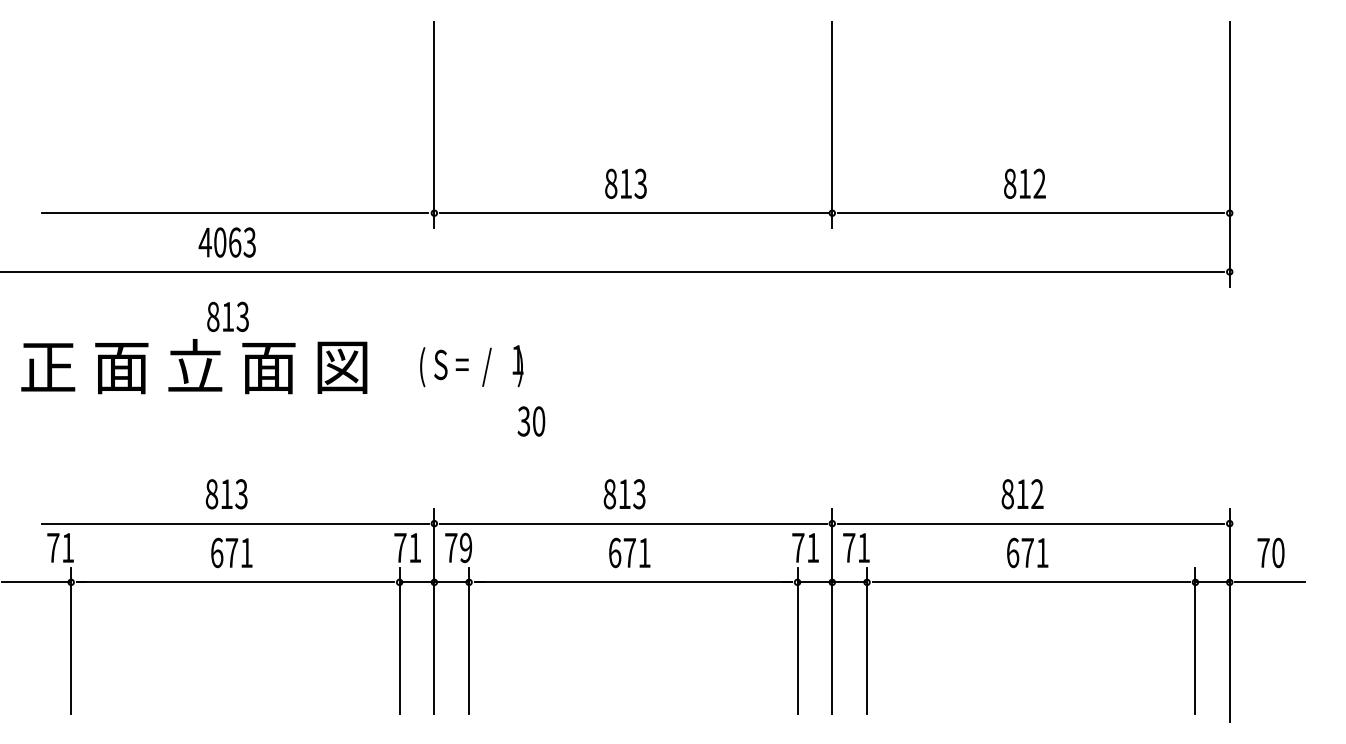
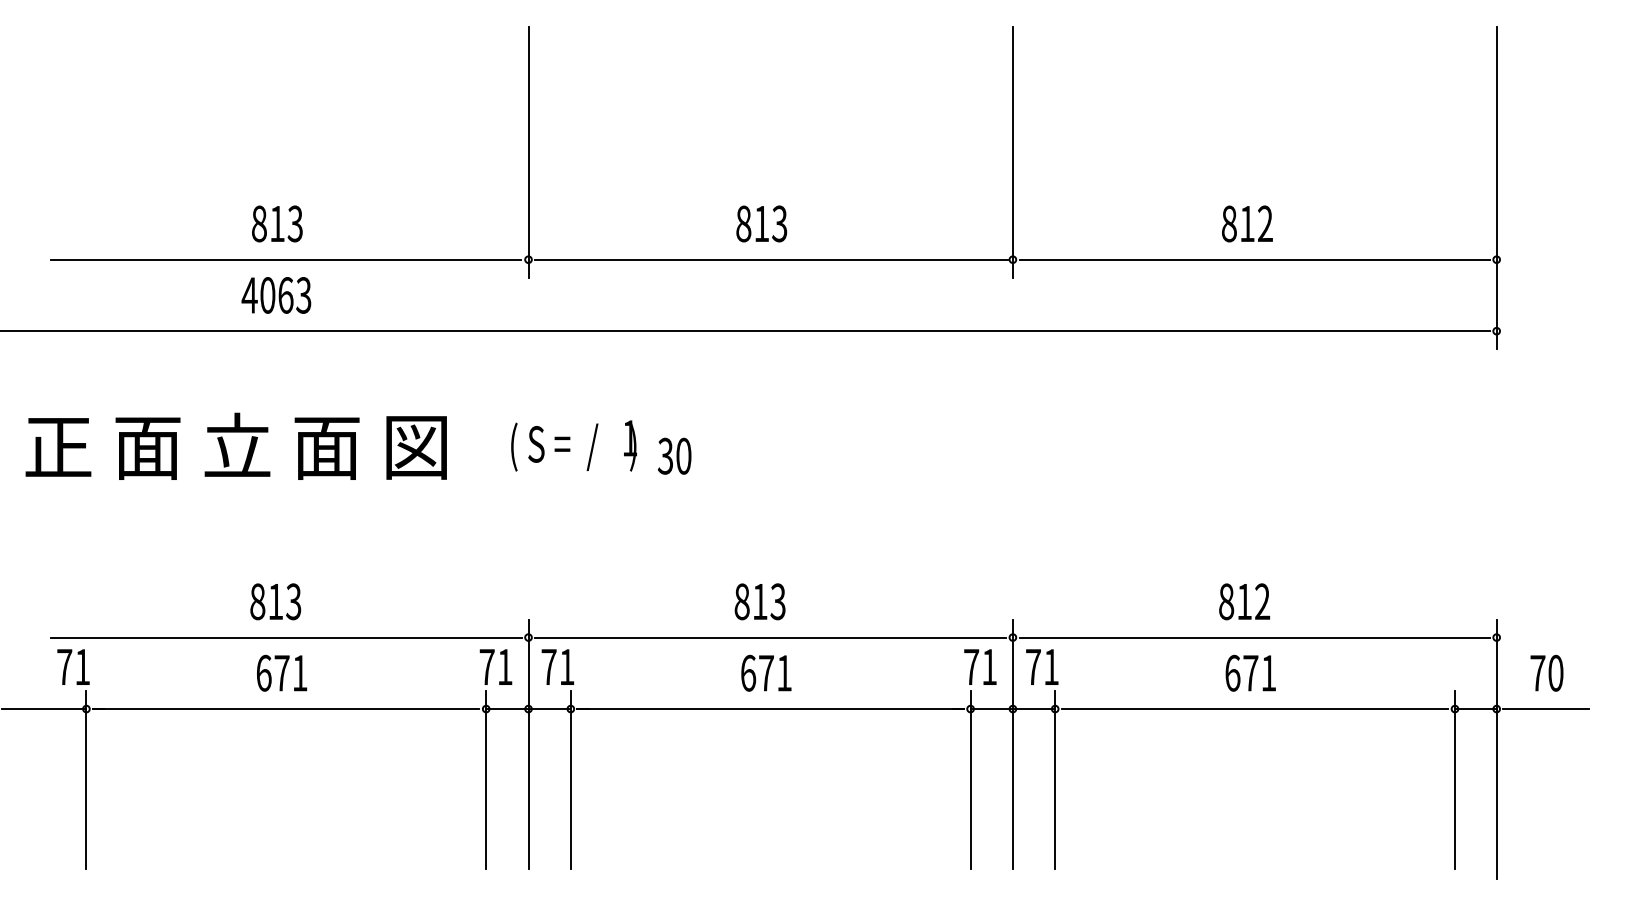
text: (228, 316) -> (277, 223), moved
text: (531, 420) -> (674, 455), moved
text: (465, 547) -> (566, 666), 79 -> 71

